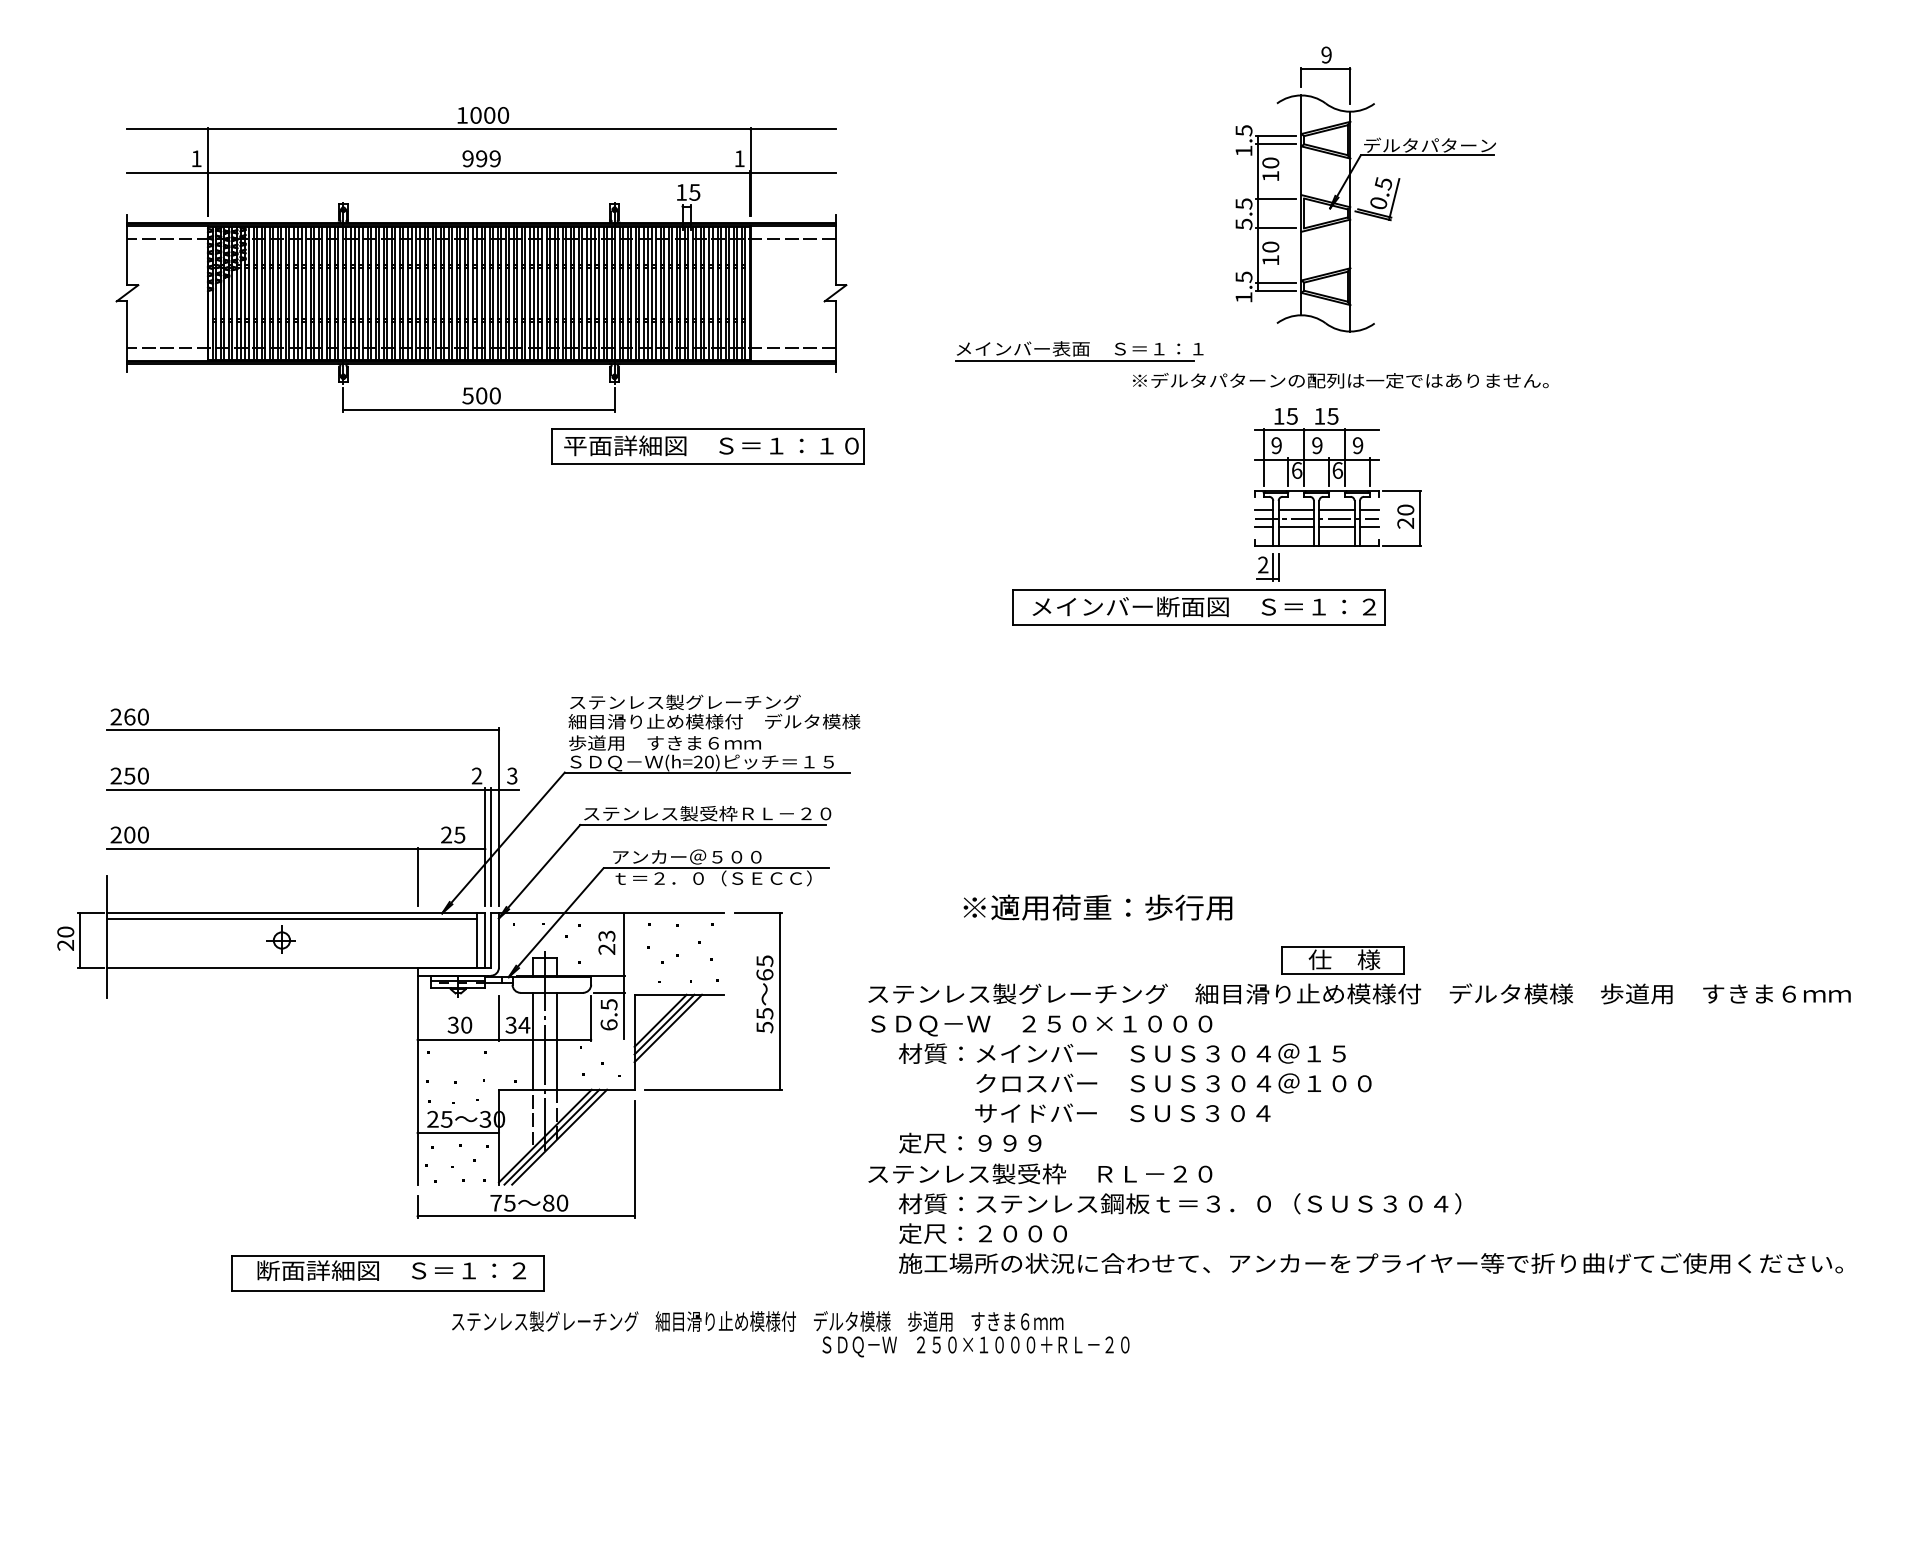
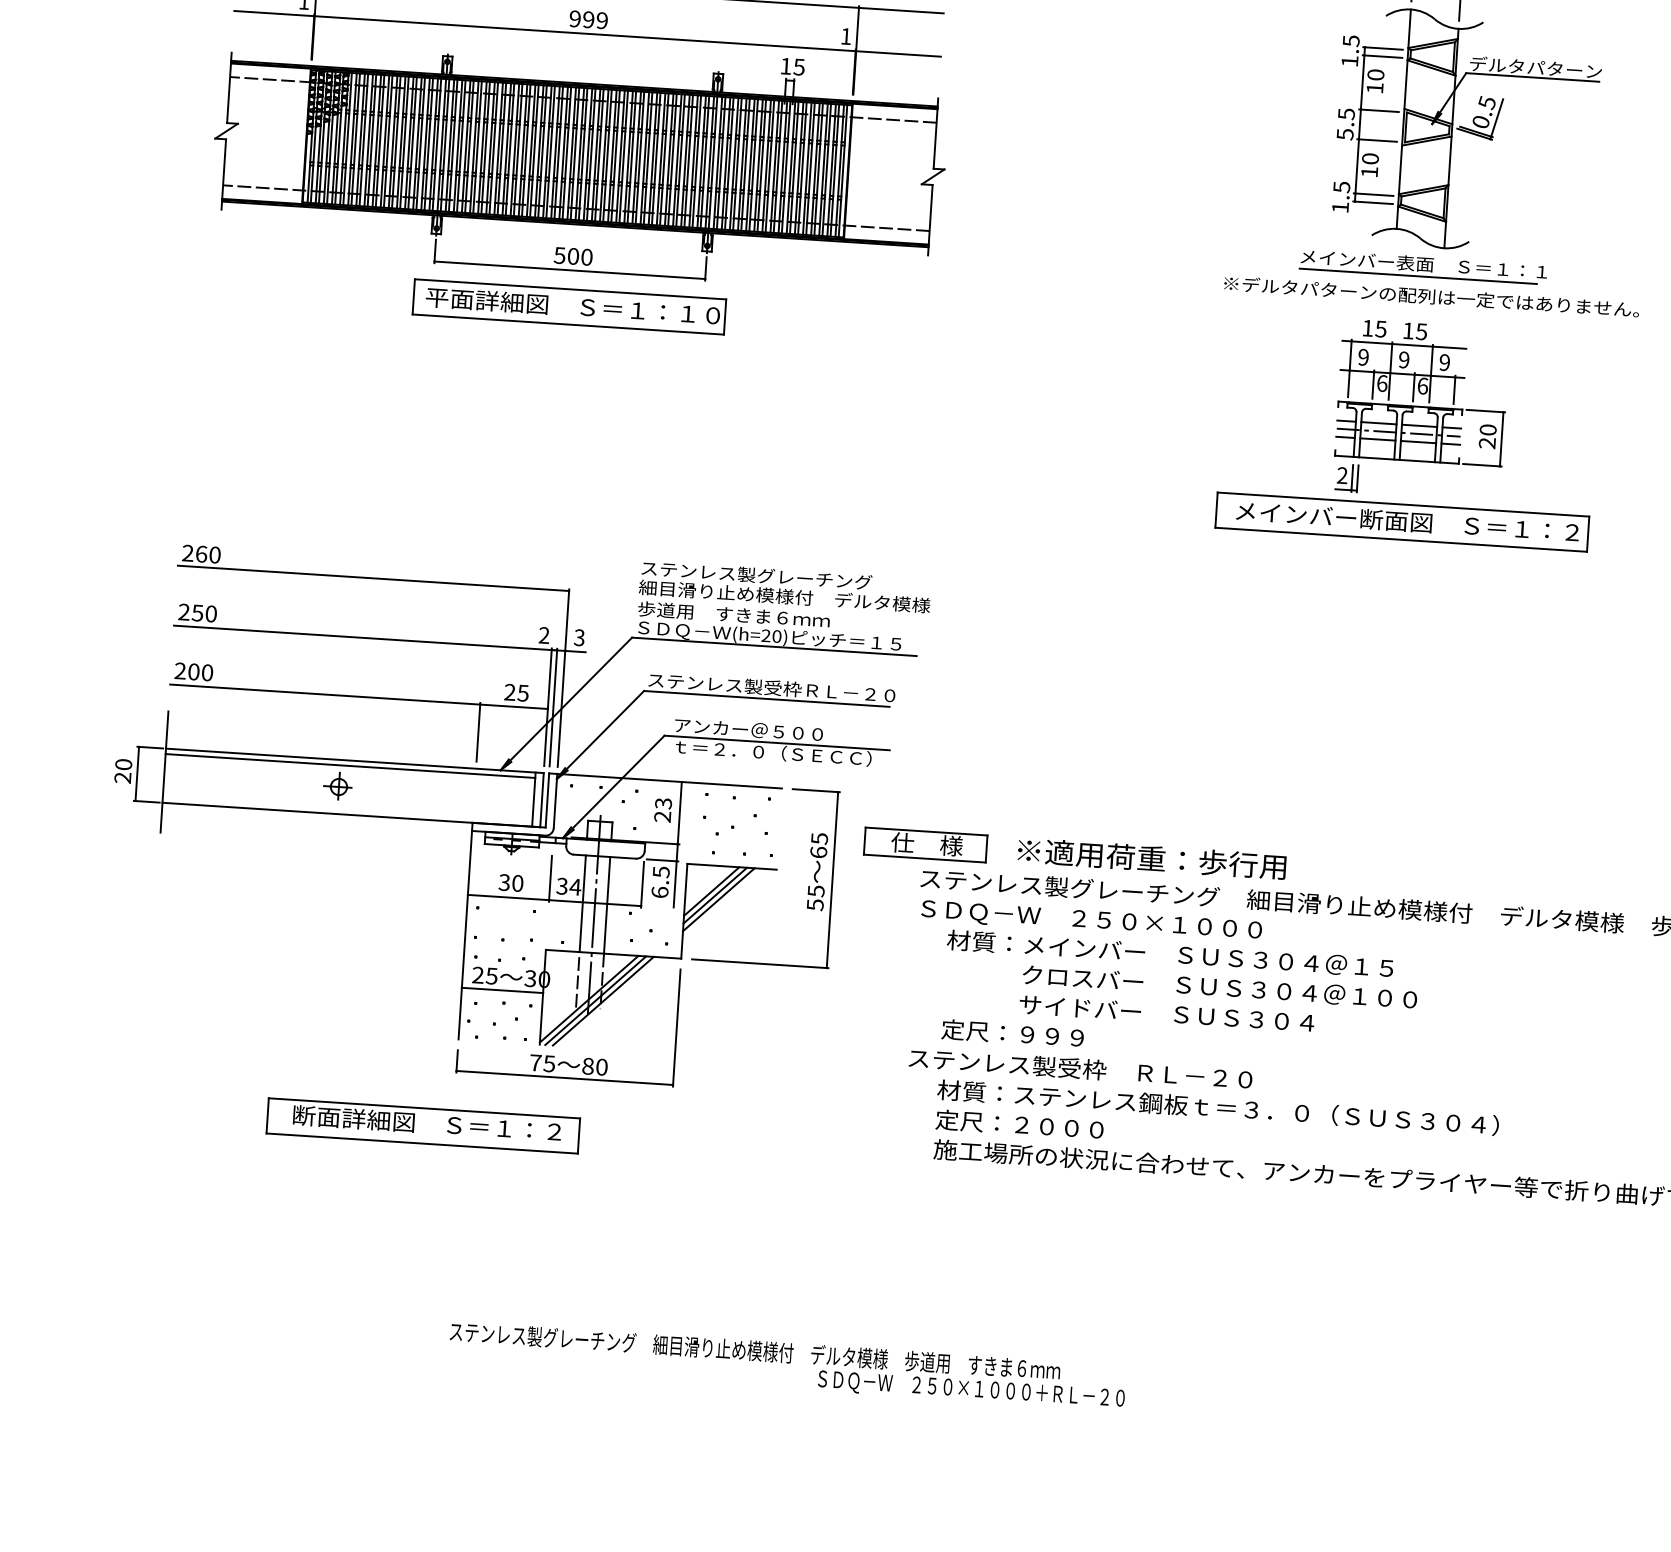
part: (1079, 351) -> (1423, 266), moved
part: (707, 446) -> (568, 306), moved
part: (1198, 607) -> (1401, 522), moved
text: (1097, 907) -> (1151, 858), moved
part: (1342, 960) -> (925, 844), moved
text: (790, 1334) -> (787, 1366), moved

